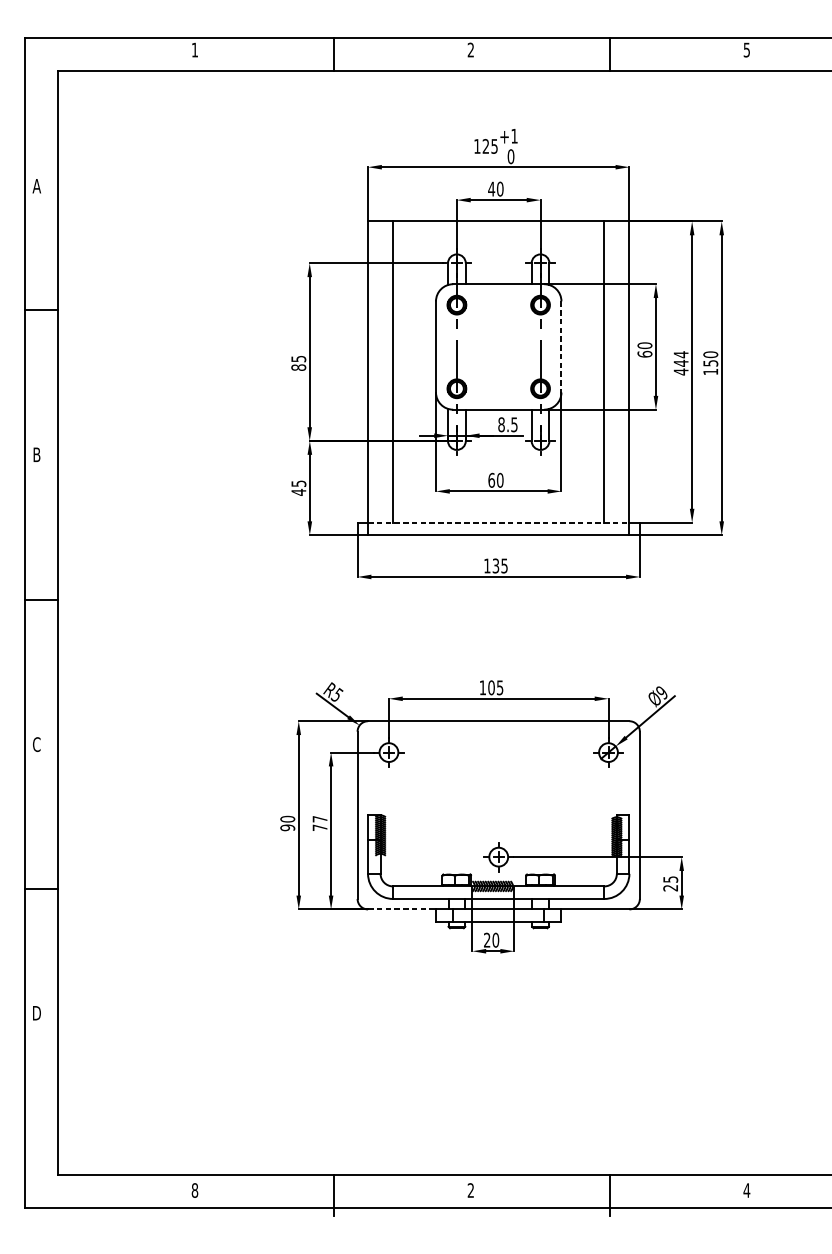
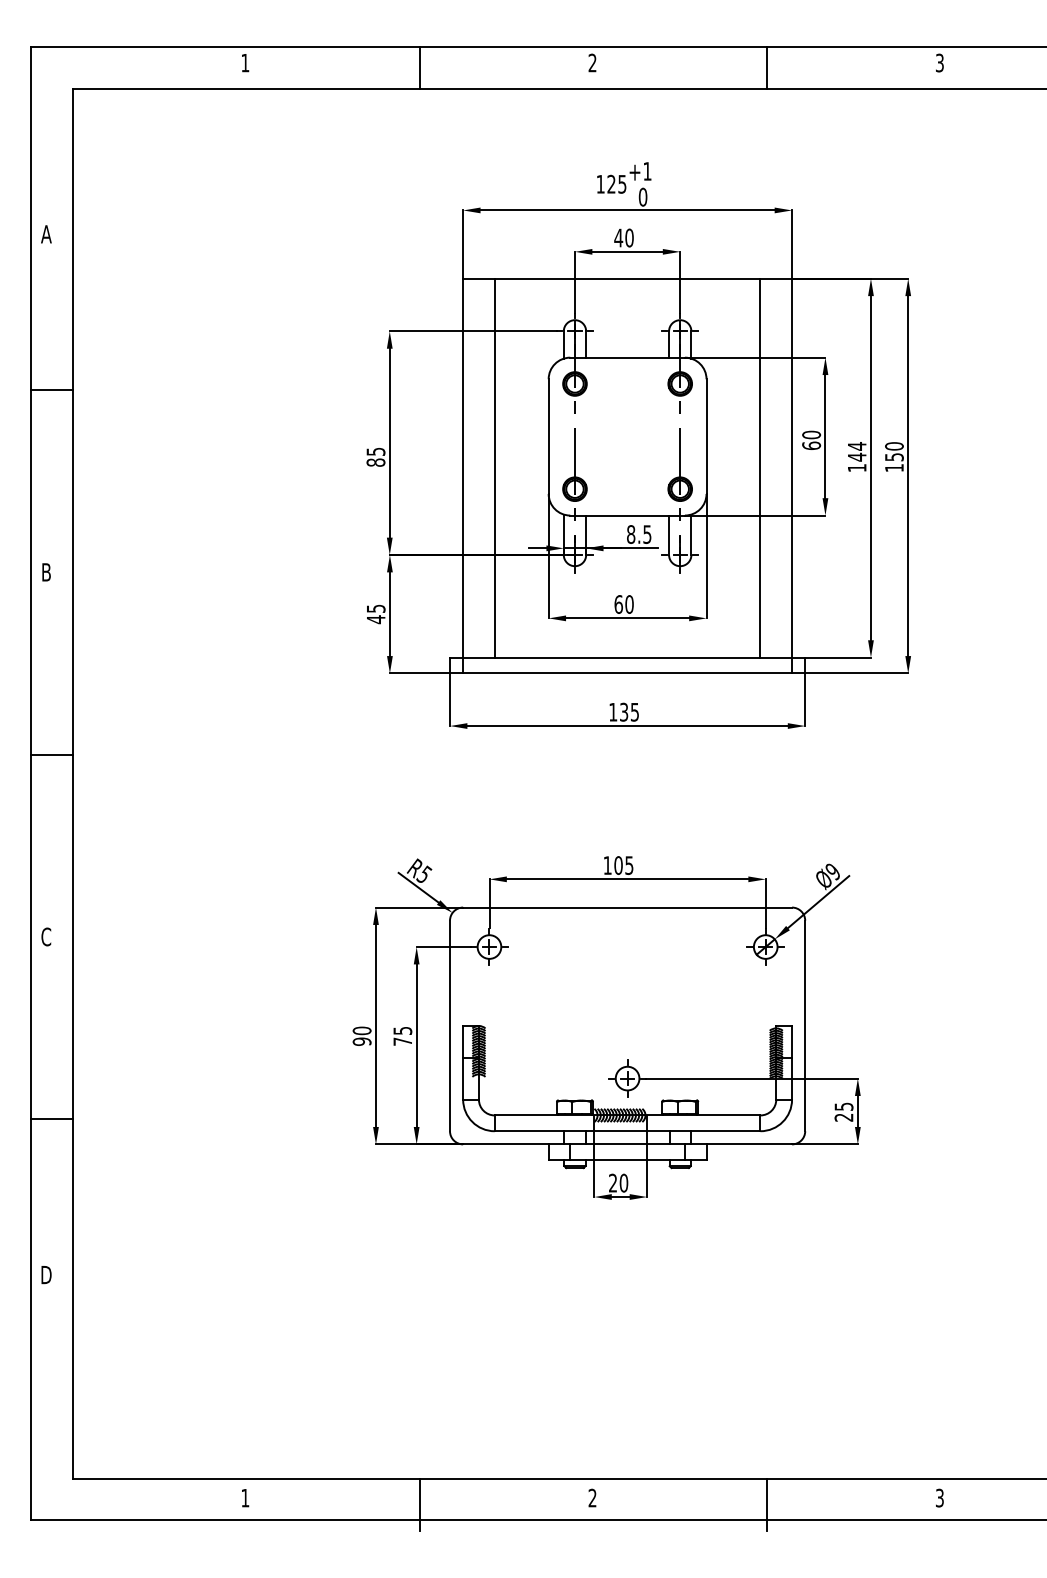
text: (746, 49) -> (939, 62), 5 -> 3
line: (561, 347) -> (706, 437), dashed -> solid
text: (681, 371) -> (857, 467), 444 -> 144
line: (499, 522) -> (628, 657), dashed -> solid
text: (319, 818) -> (402, 1030), 77 -> 75
line: (401, 909) -> (505, 1144), dashed -> solid
text: (195, 1190) -> (245, 1497), 8 -> 1
text: (746, 1190) -> (939, 1497), 4 -> 3

